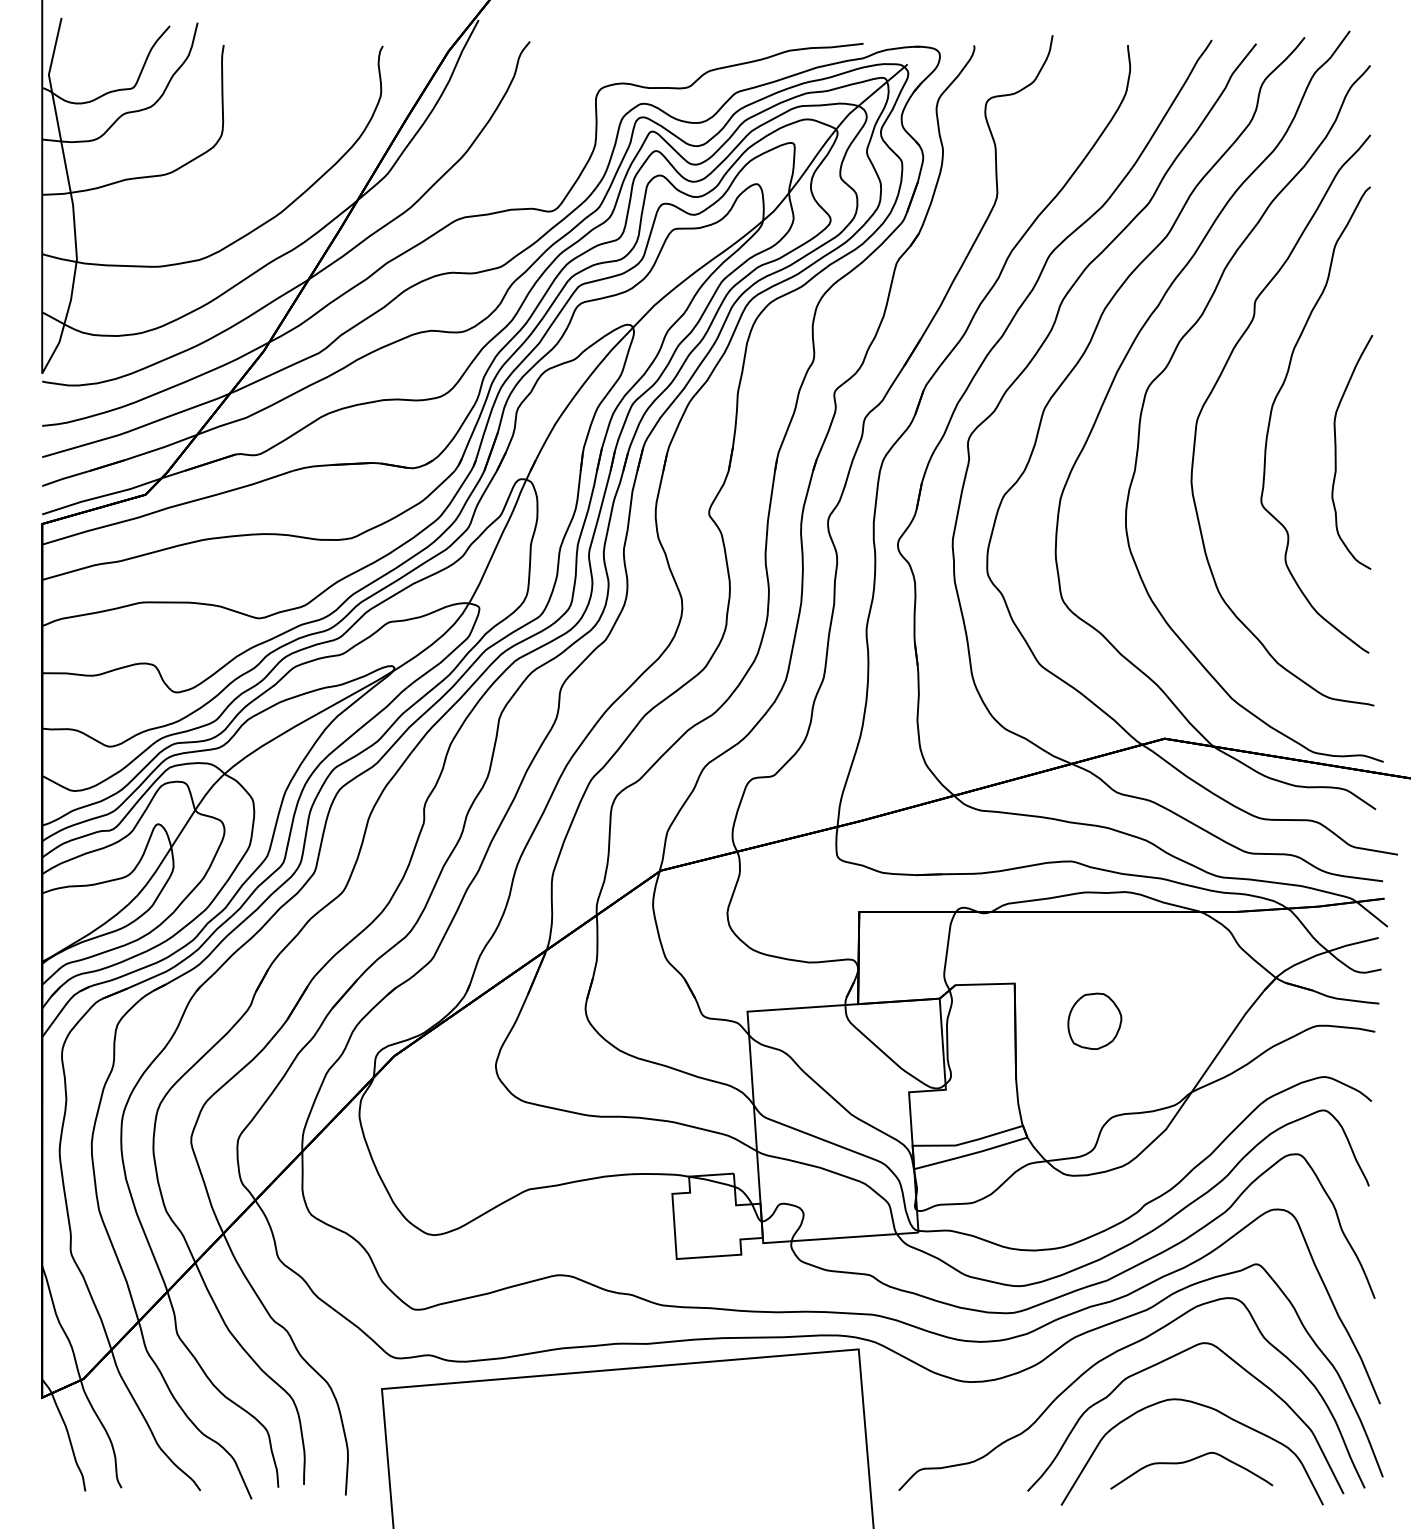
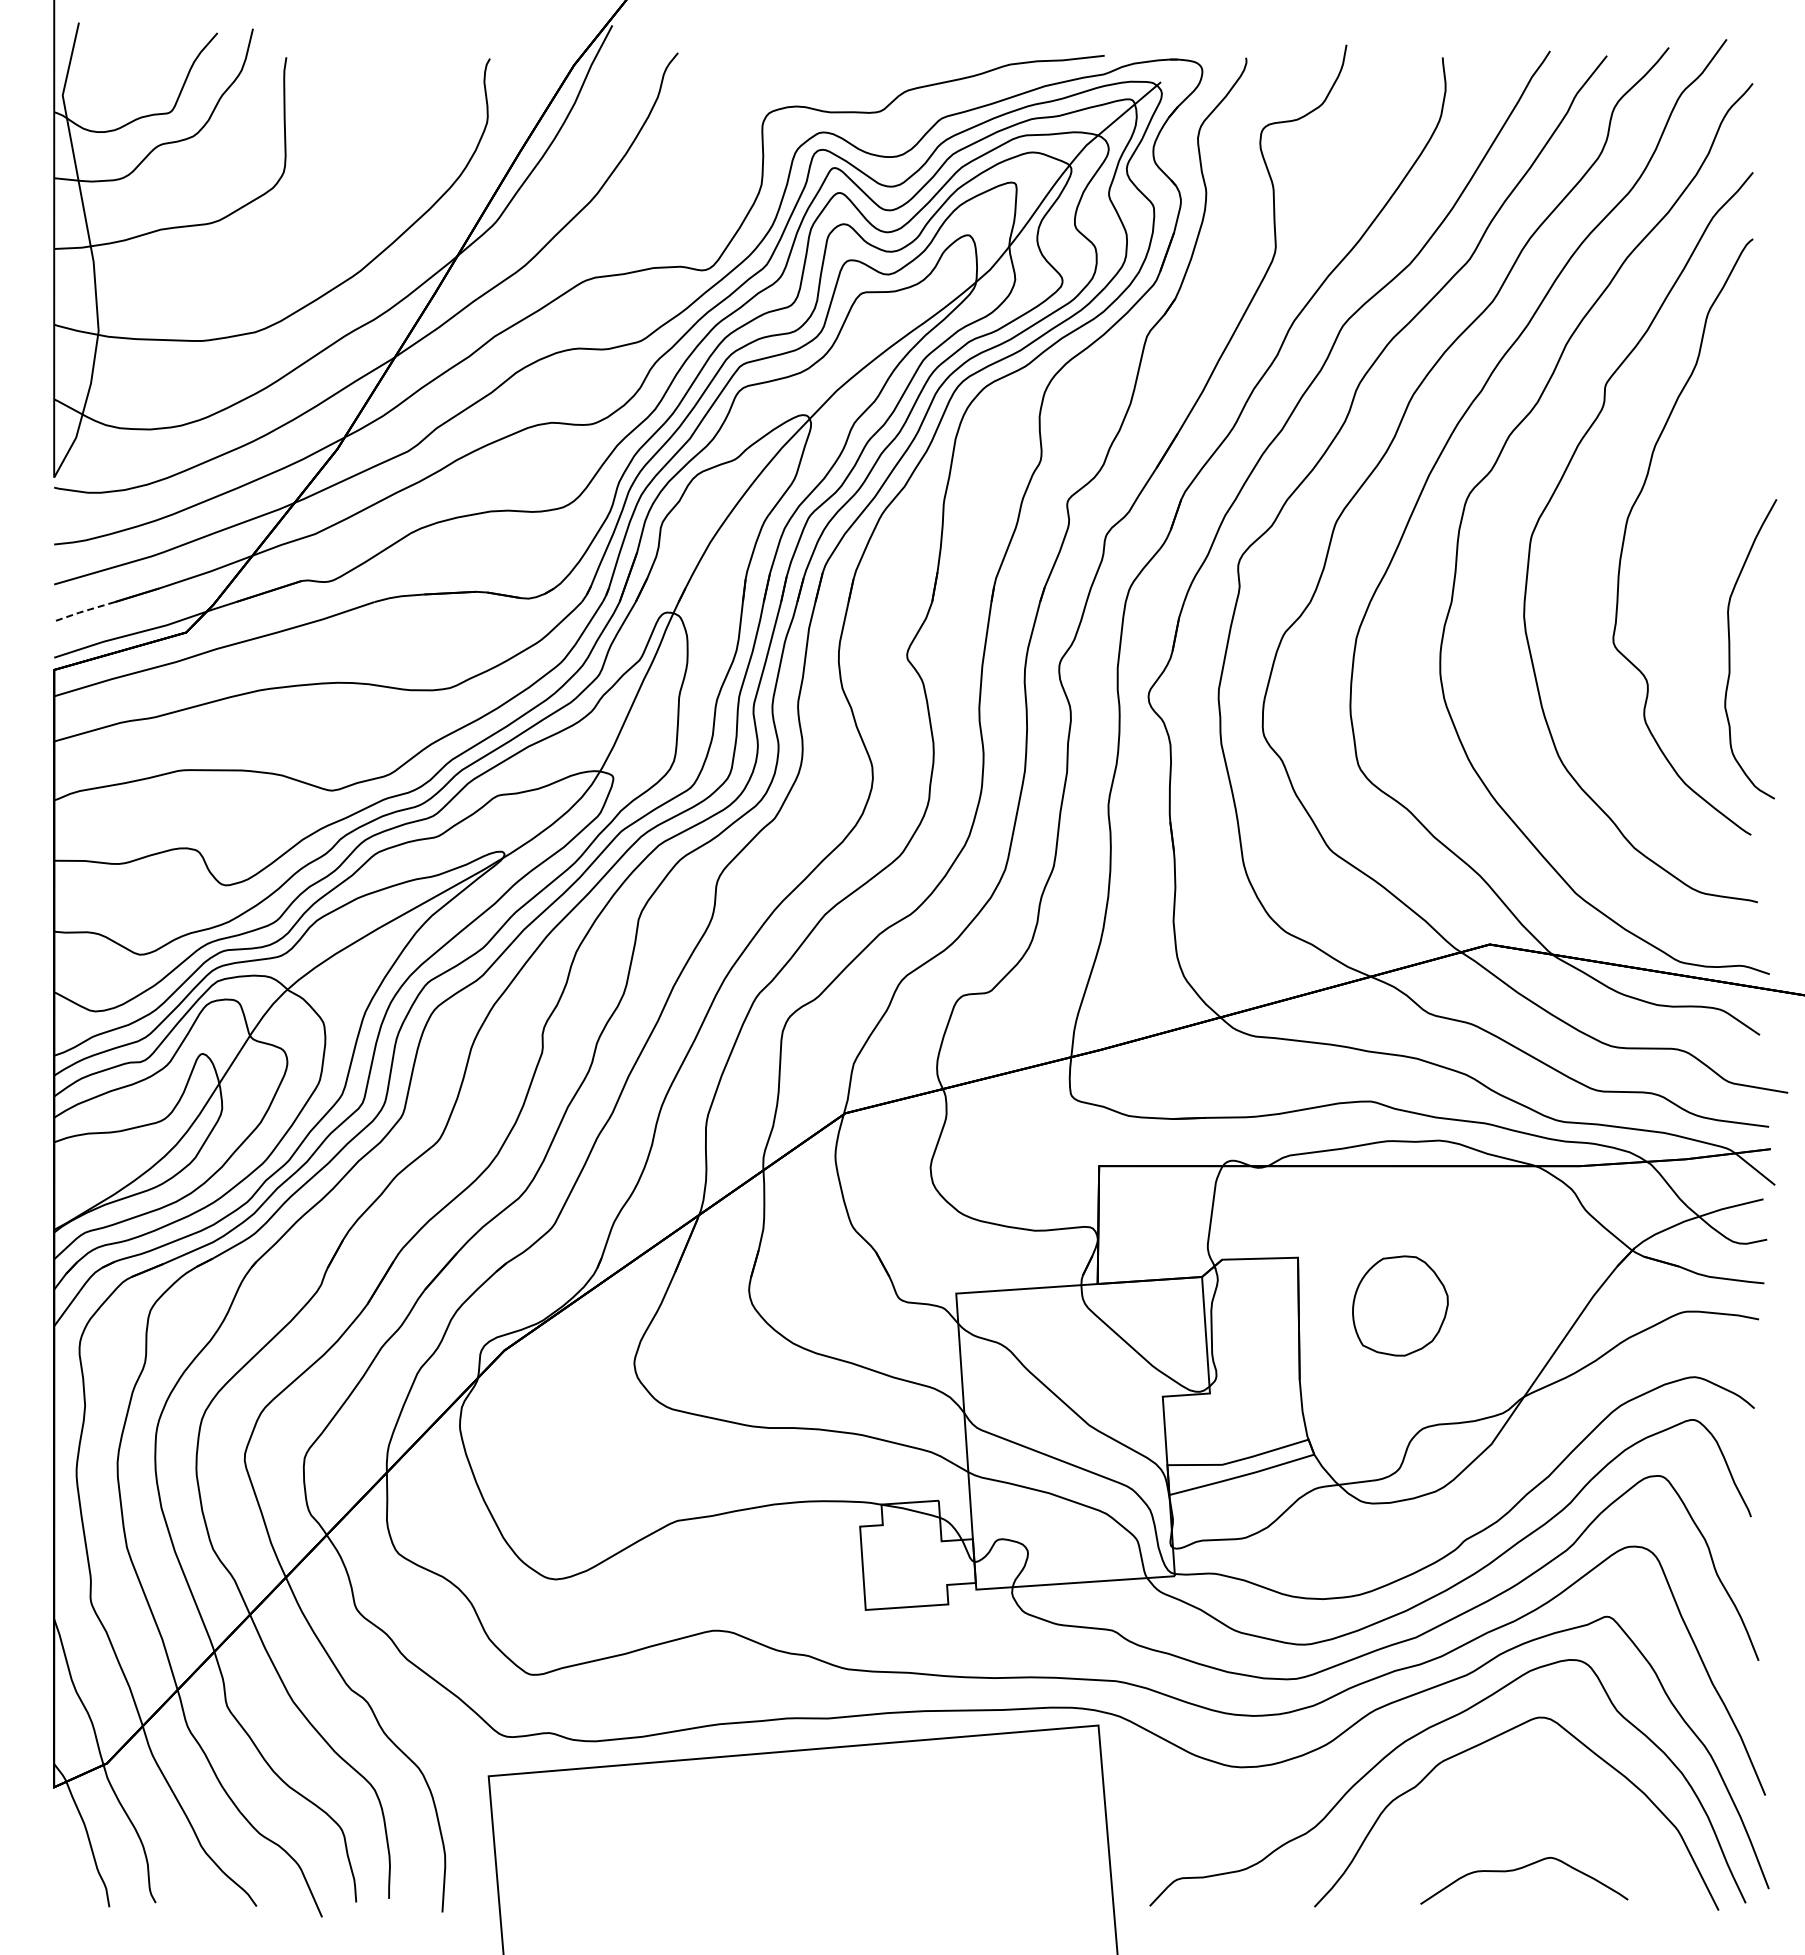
part: (1336, 452) -> (1730, 649), moved
line: (65, 478) -> (83, 611), solid -> dashed
part: (1094, 1020) -> (1400, 1305), size x1.4
curve: (1208, 1408) -> (1545, 1800), removed

